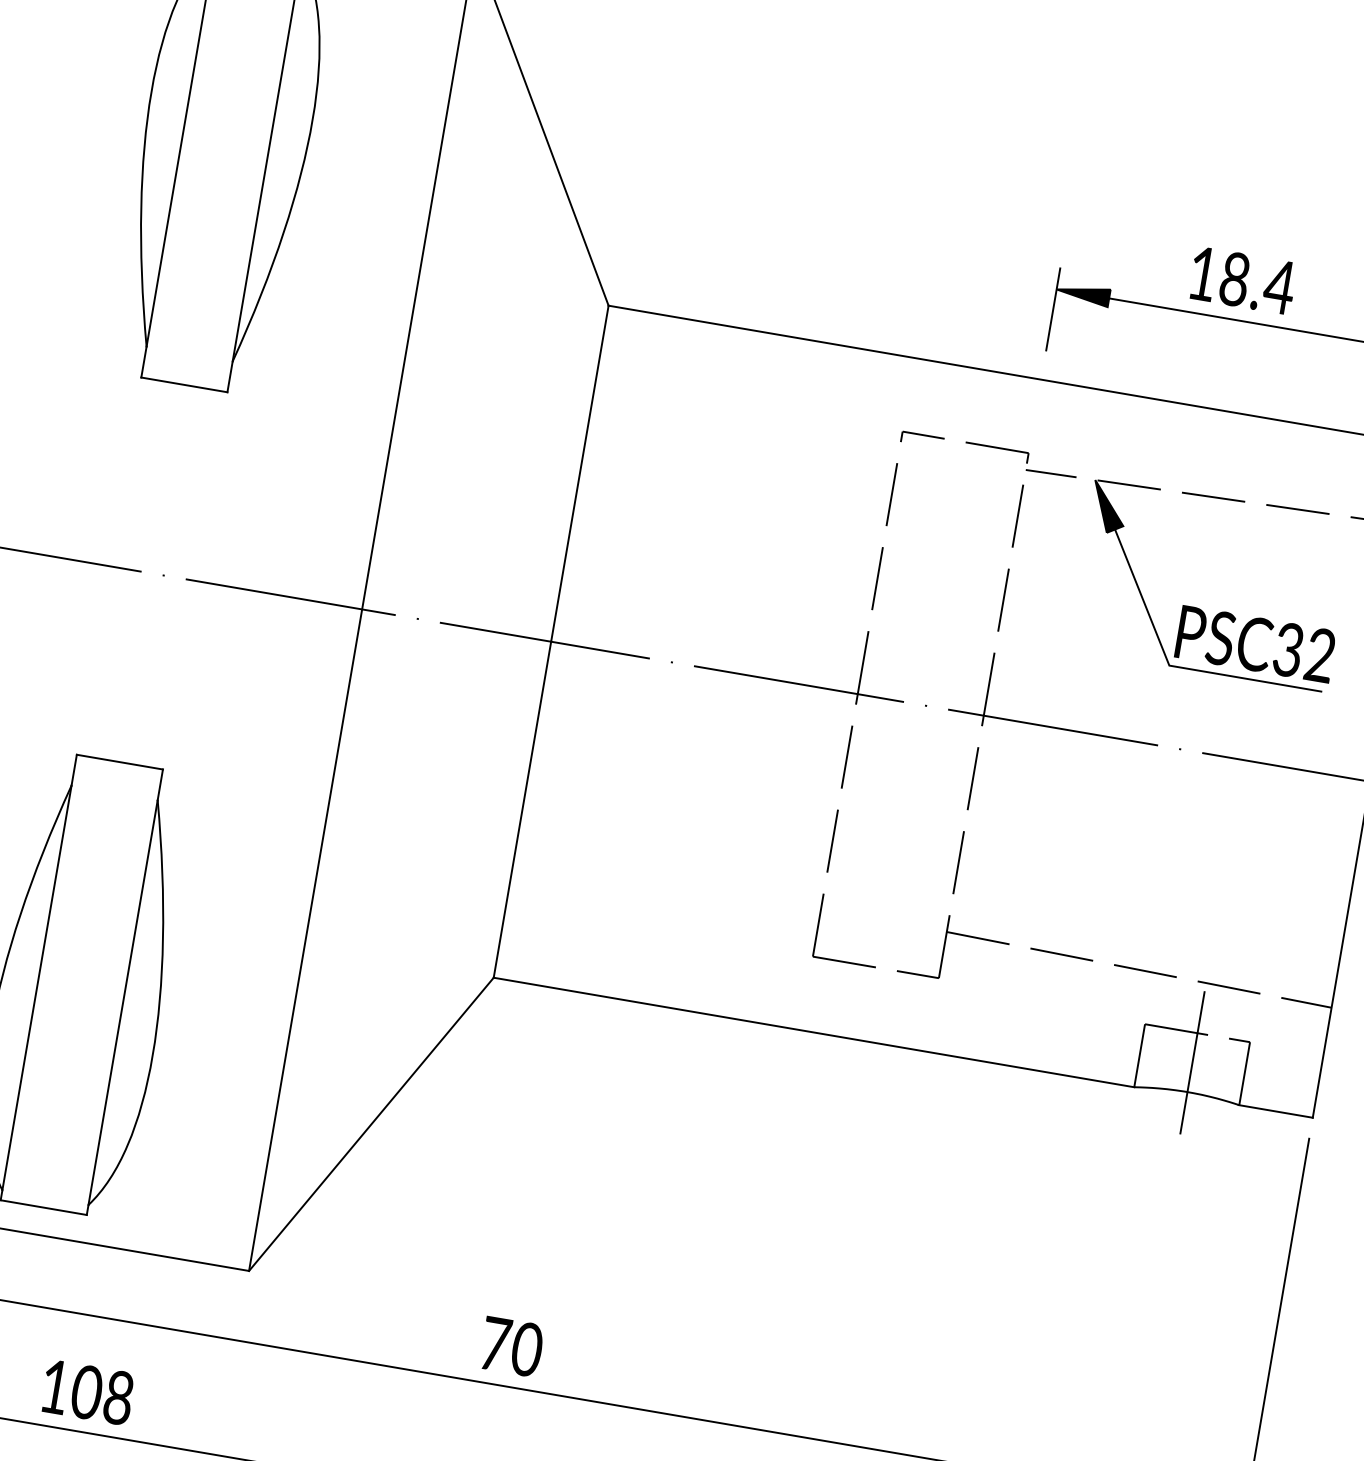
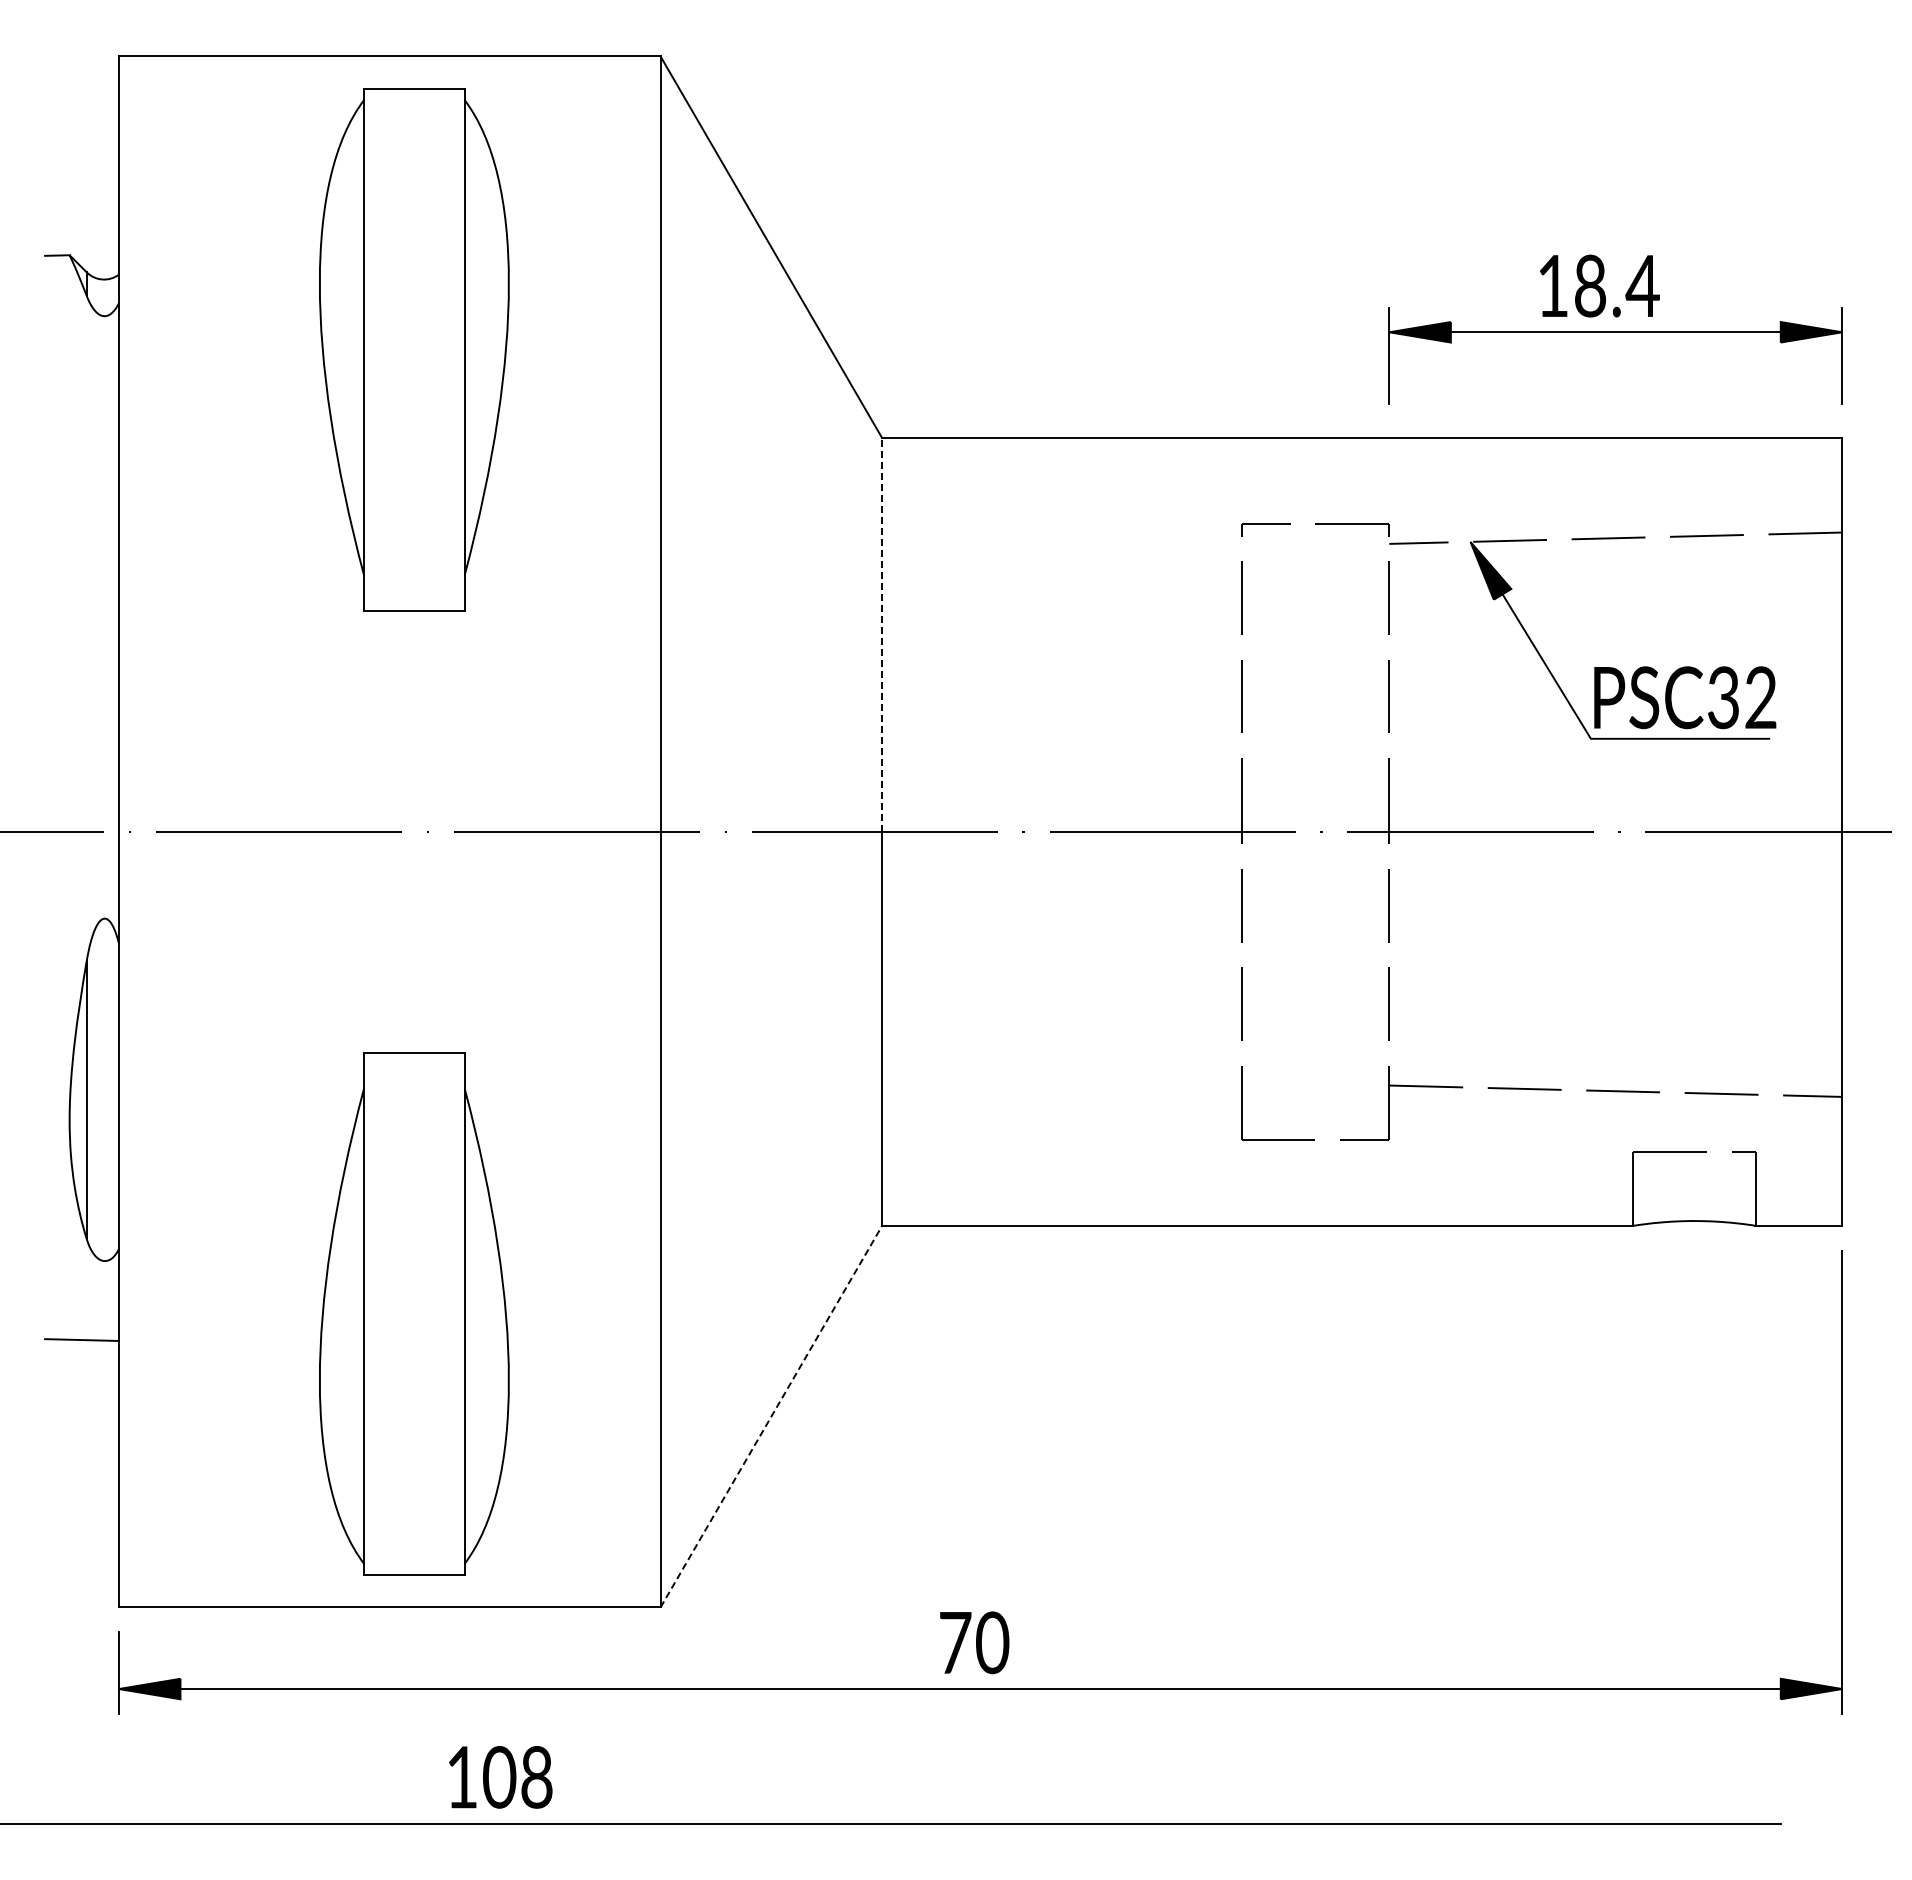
line: (580, 474) -> (882, 635), solid -> dashed
line: (1192, 1062) -> (1694, 1186), removed
line: (371, 1124) -> (771, 1416), solid -> dashed

